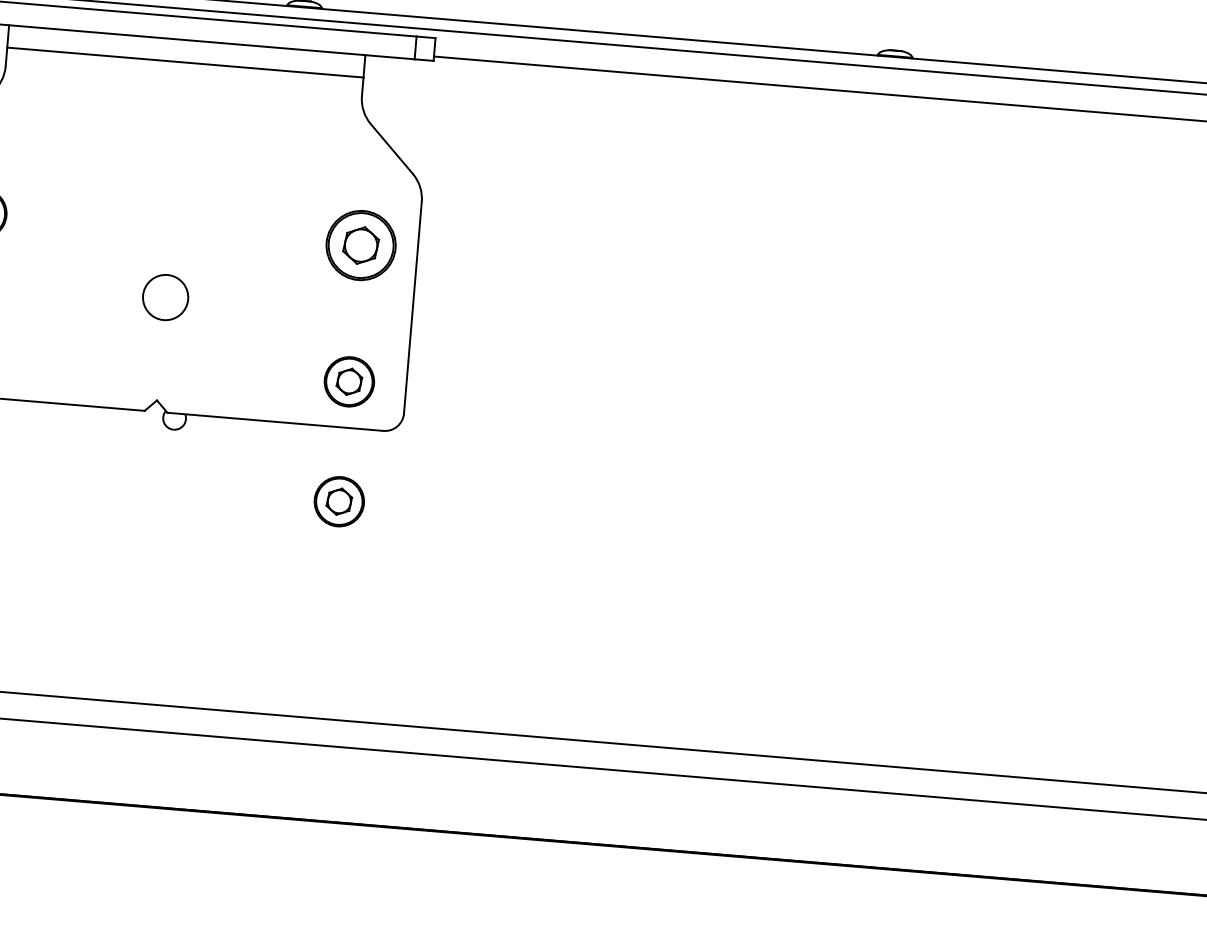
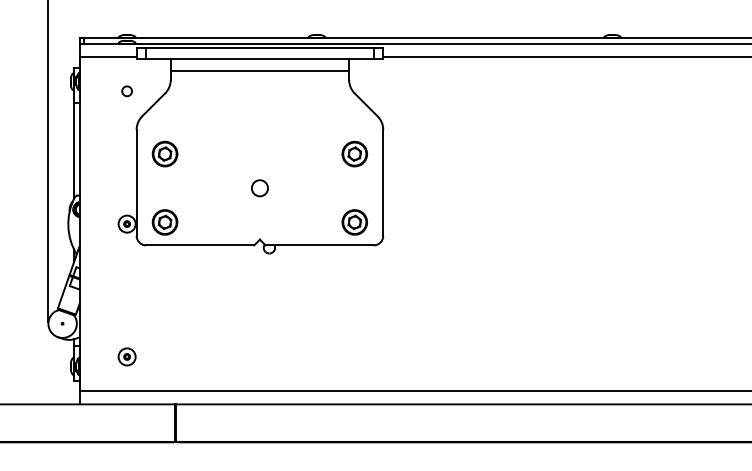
part: (360, 244) -> (354, 153), size x0.71
circle: (164, 298) -> (259, 188), size x0.71
part: (338, 501) -> (354, 282), removed

